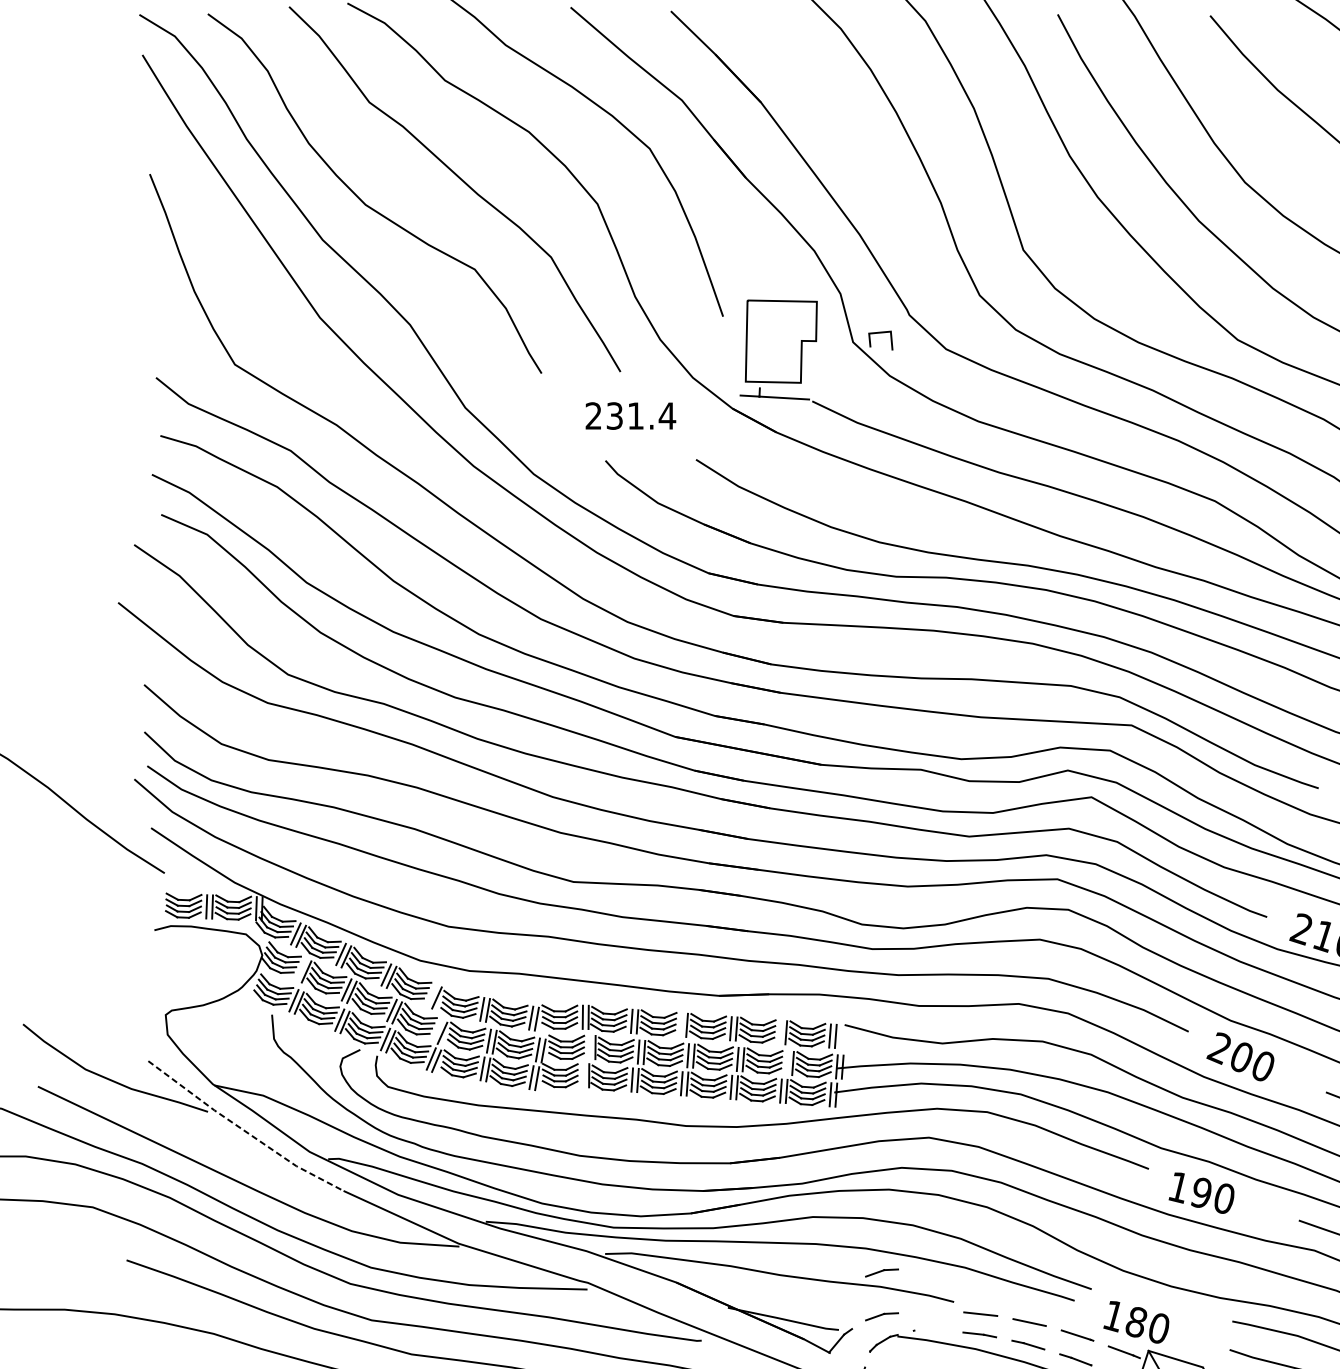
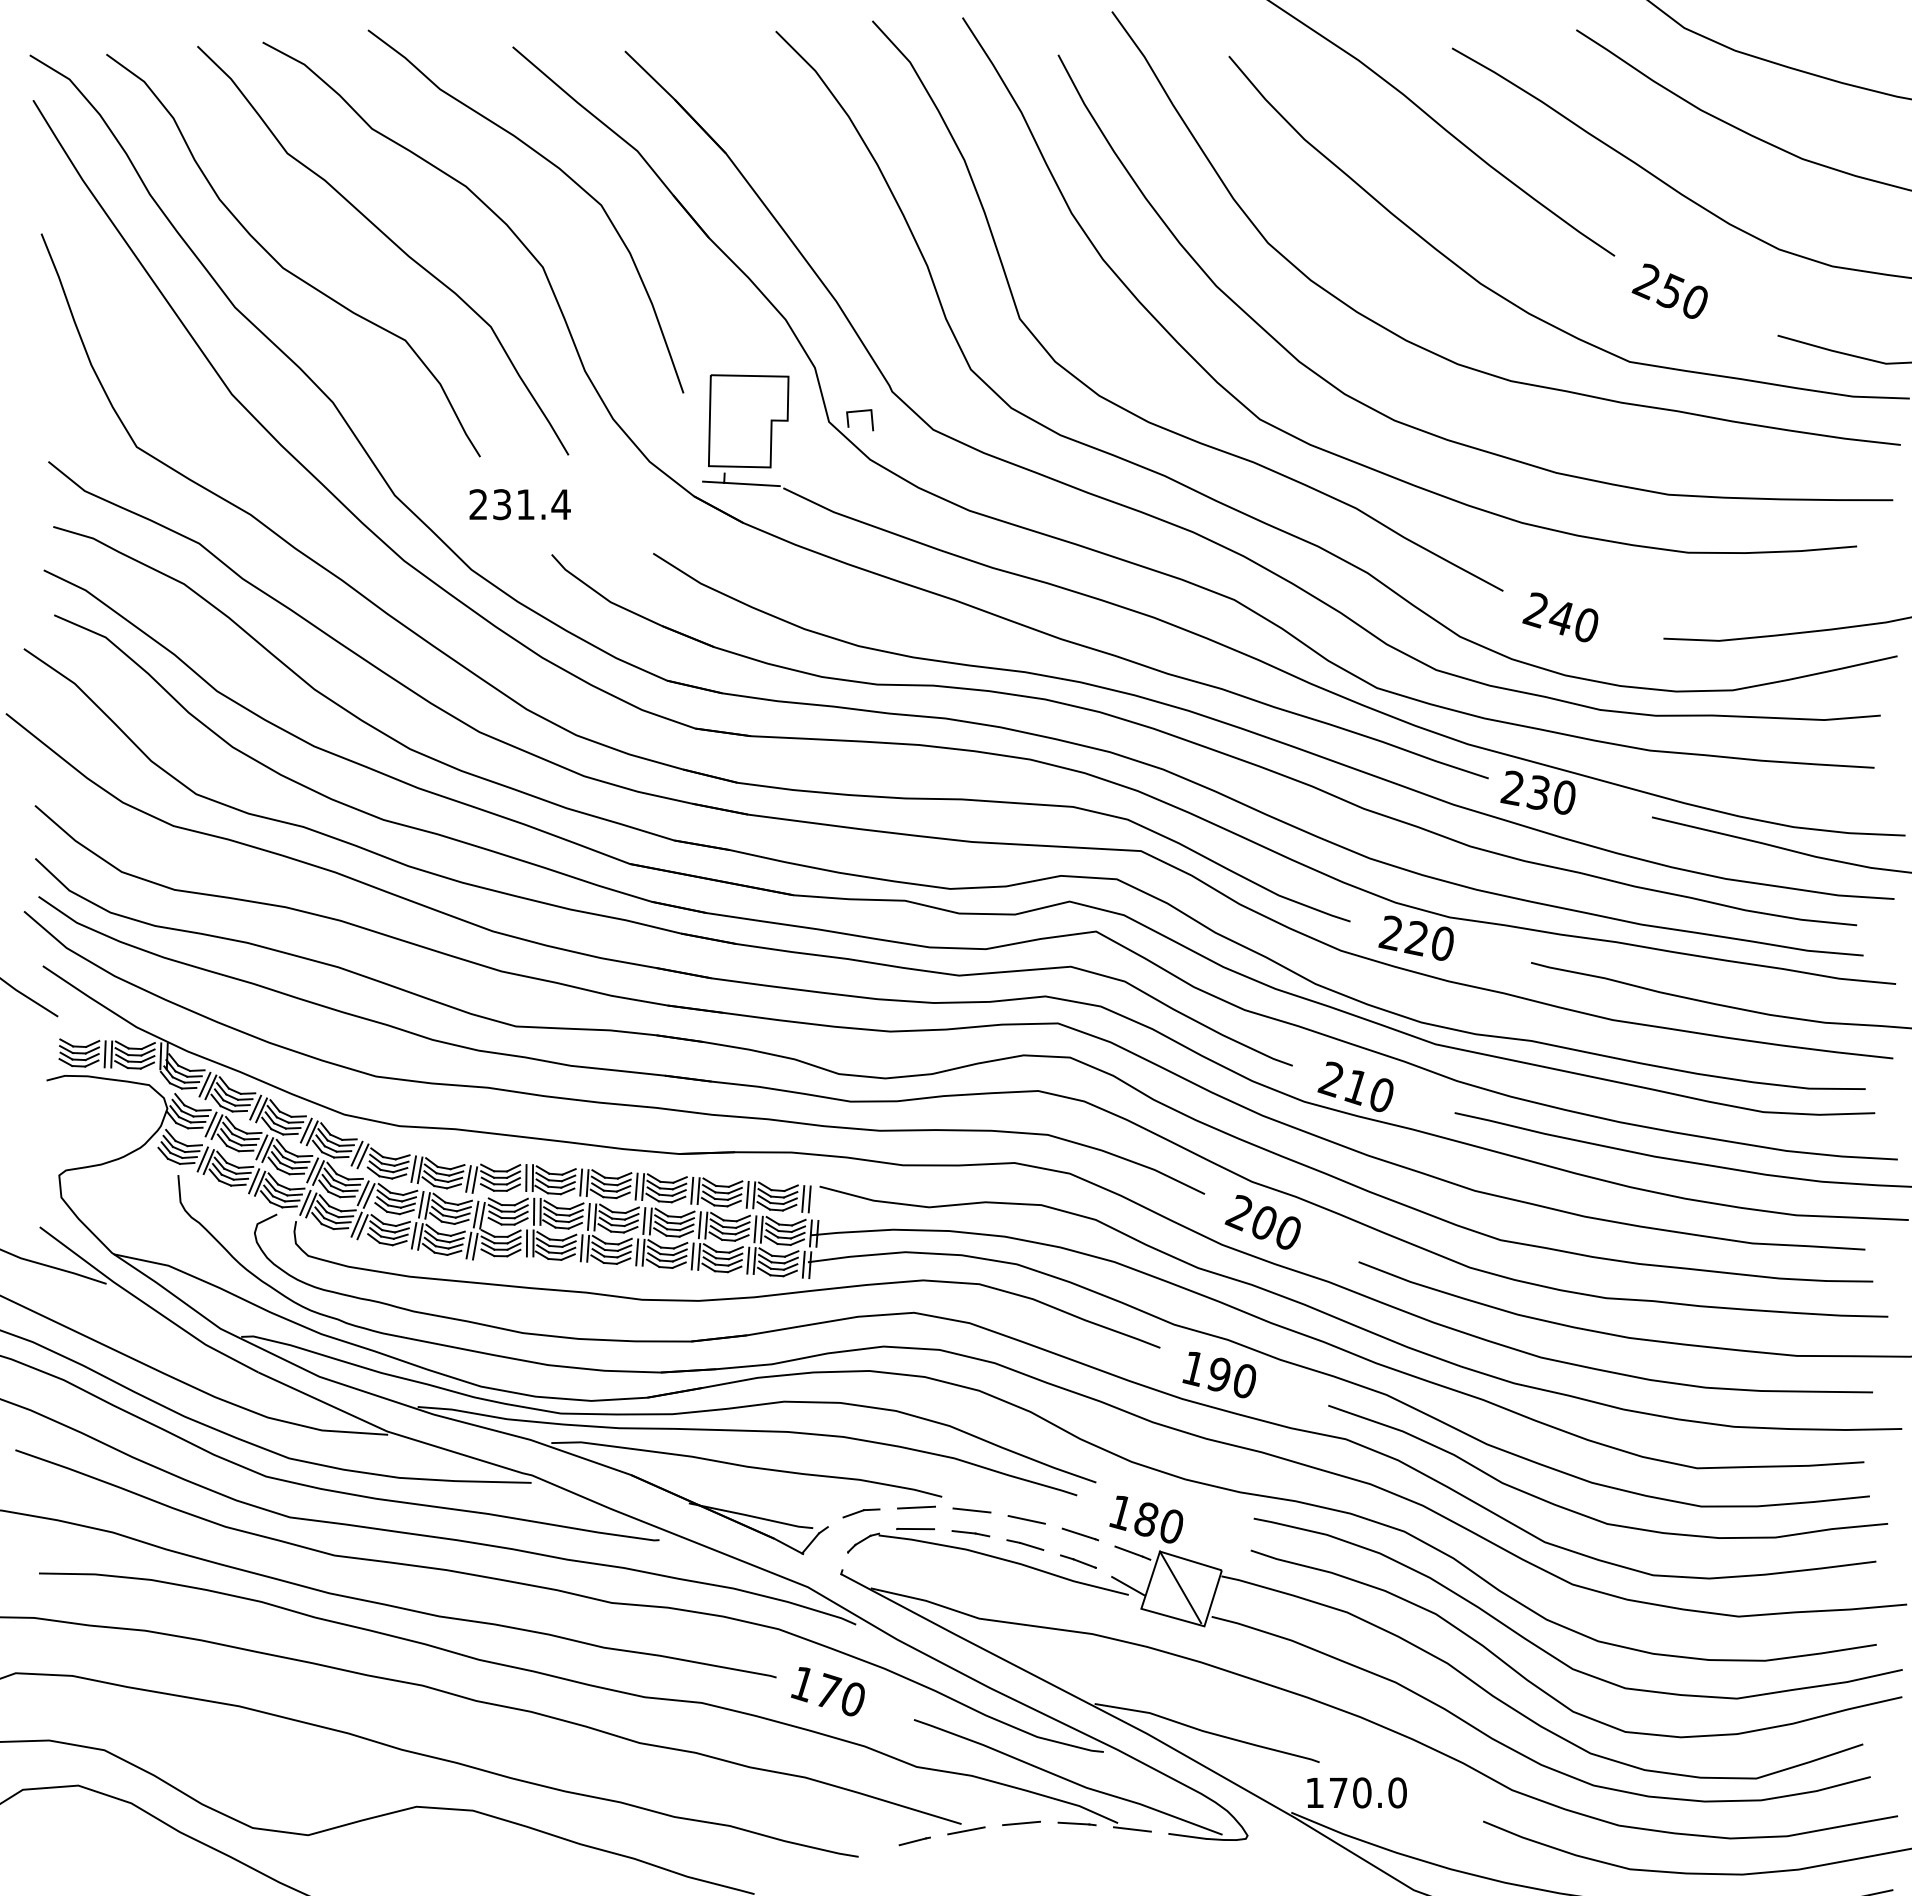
text: (630, 415) -> (519, 504), moved
line: (300, 969) -> (210, 1124), added
line: (431, 995) -> (356, 1153), added
line: (681, 1024) -> (636, 1186), added
line: (436, 1031) -> (362, 1193), added
line: (780, 1032) -> (747, 1194), added
line: (589, 1047) -> (533, 1211), added
line: (787, 1063) -> (755, 1229), added
line: (582, 1075) -> (526, 1243), added
line: (243, 1130) -> (146, 1304), dashed -> solid
part: (882, 1273) -> (861, 1464), removed
line: (931, 1311) -> (916, 1507), added
line: (930, 1330) -> (915, 1528), added

